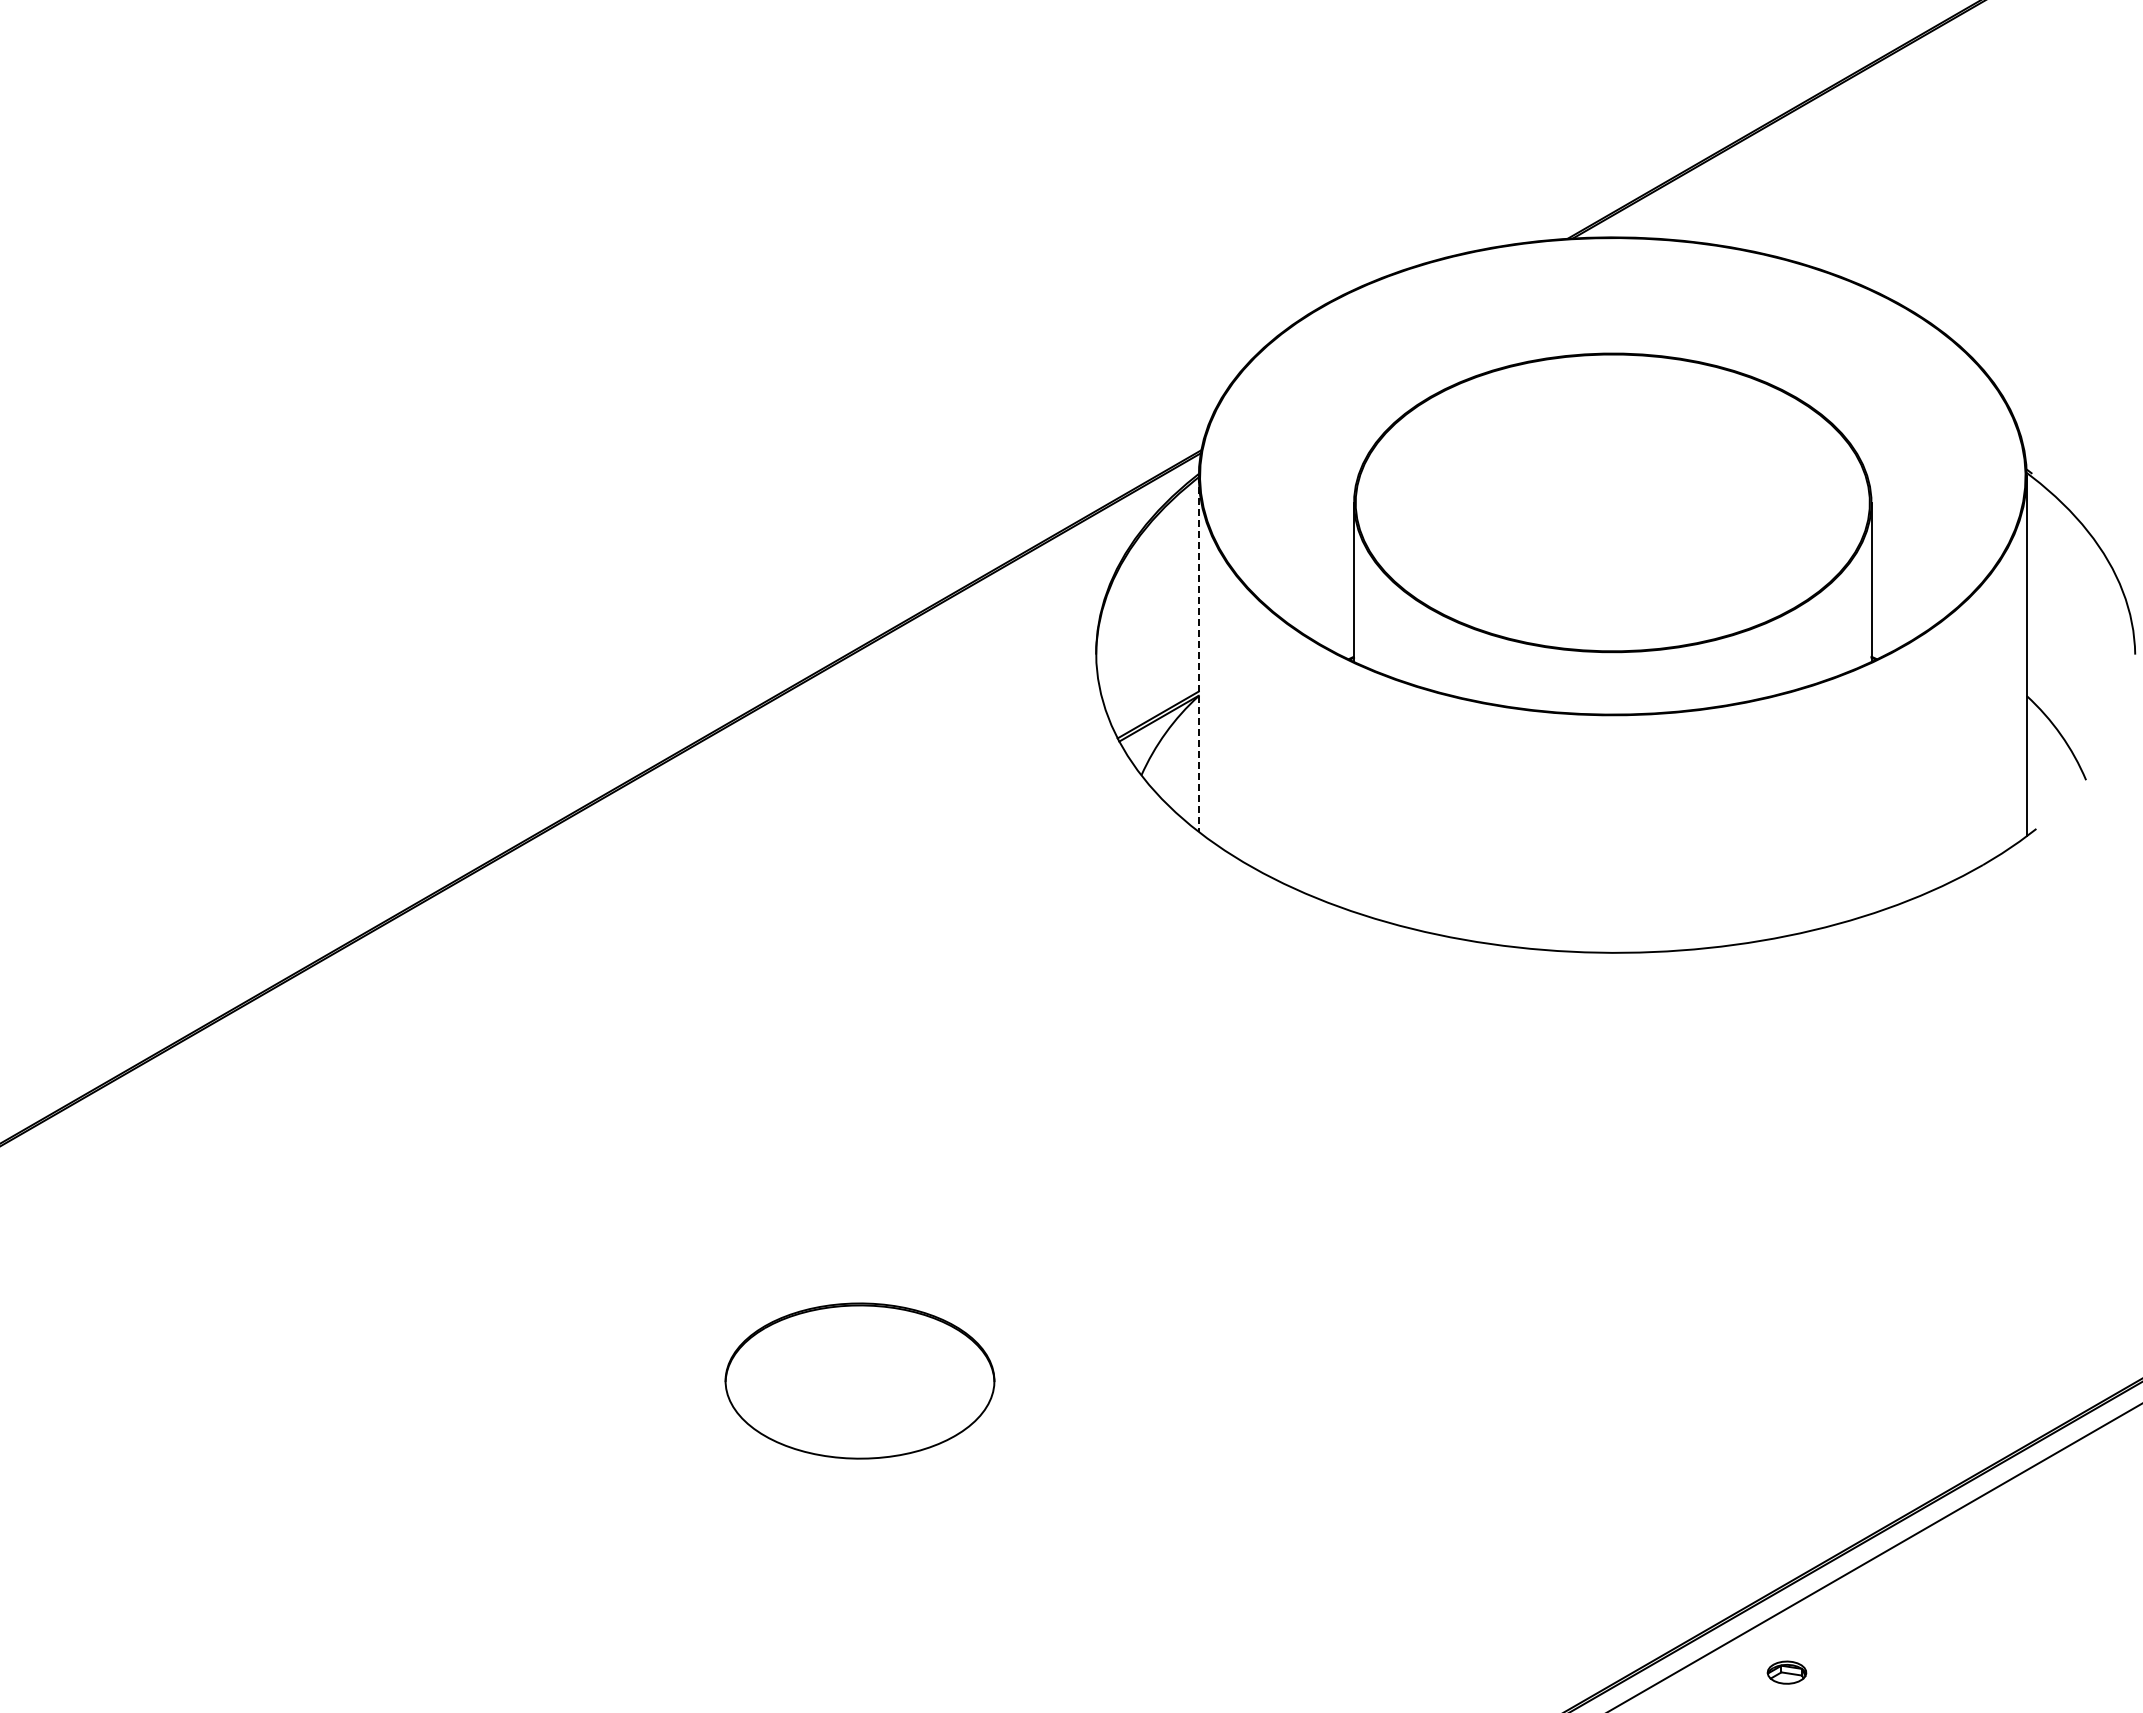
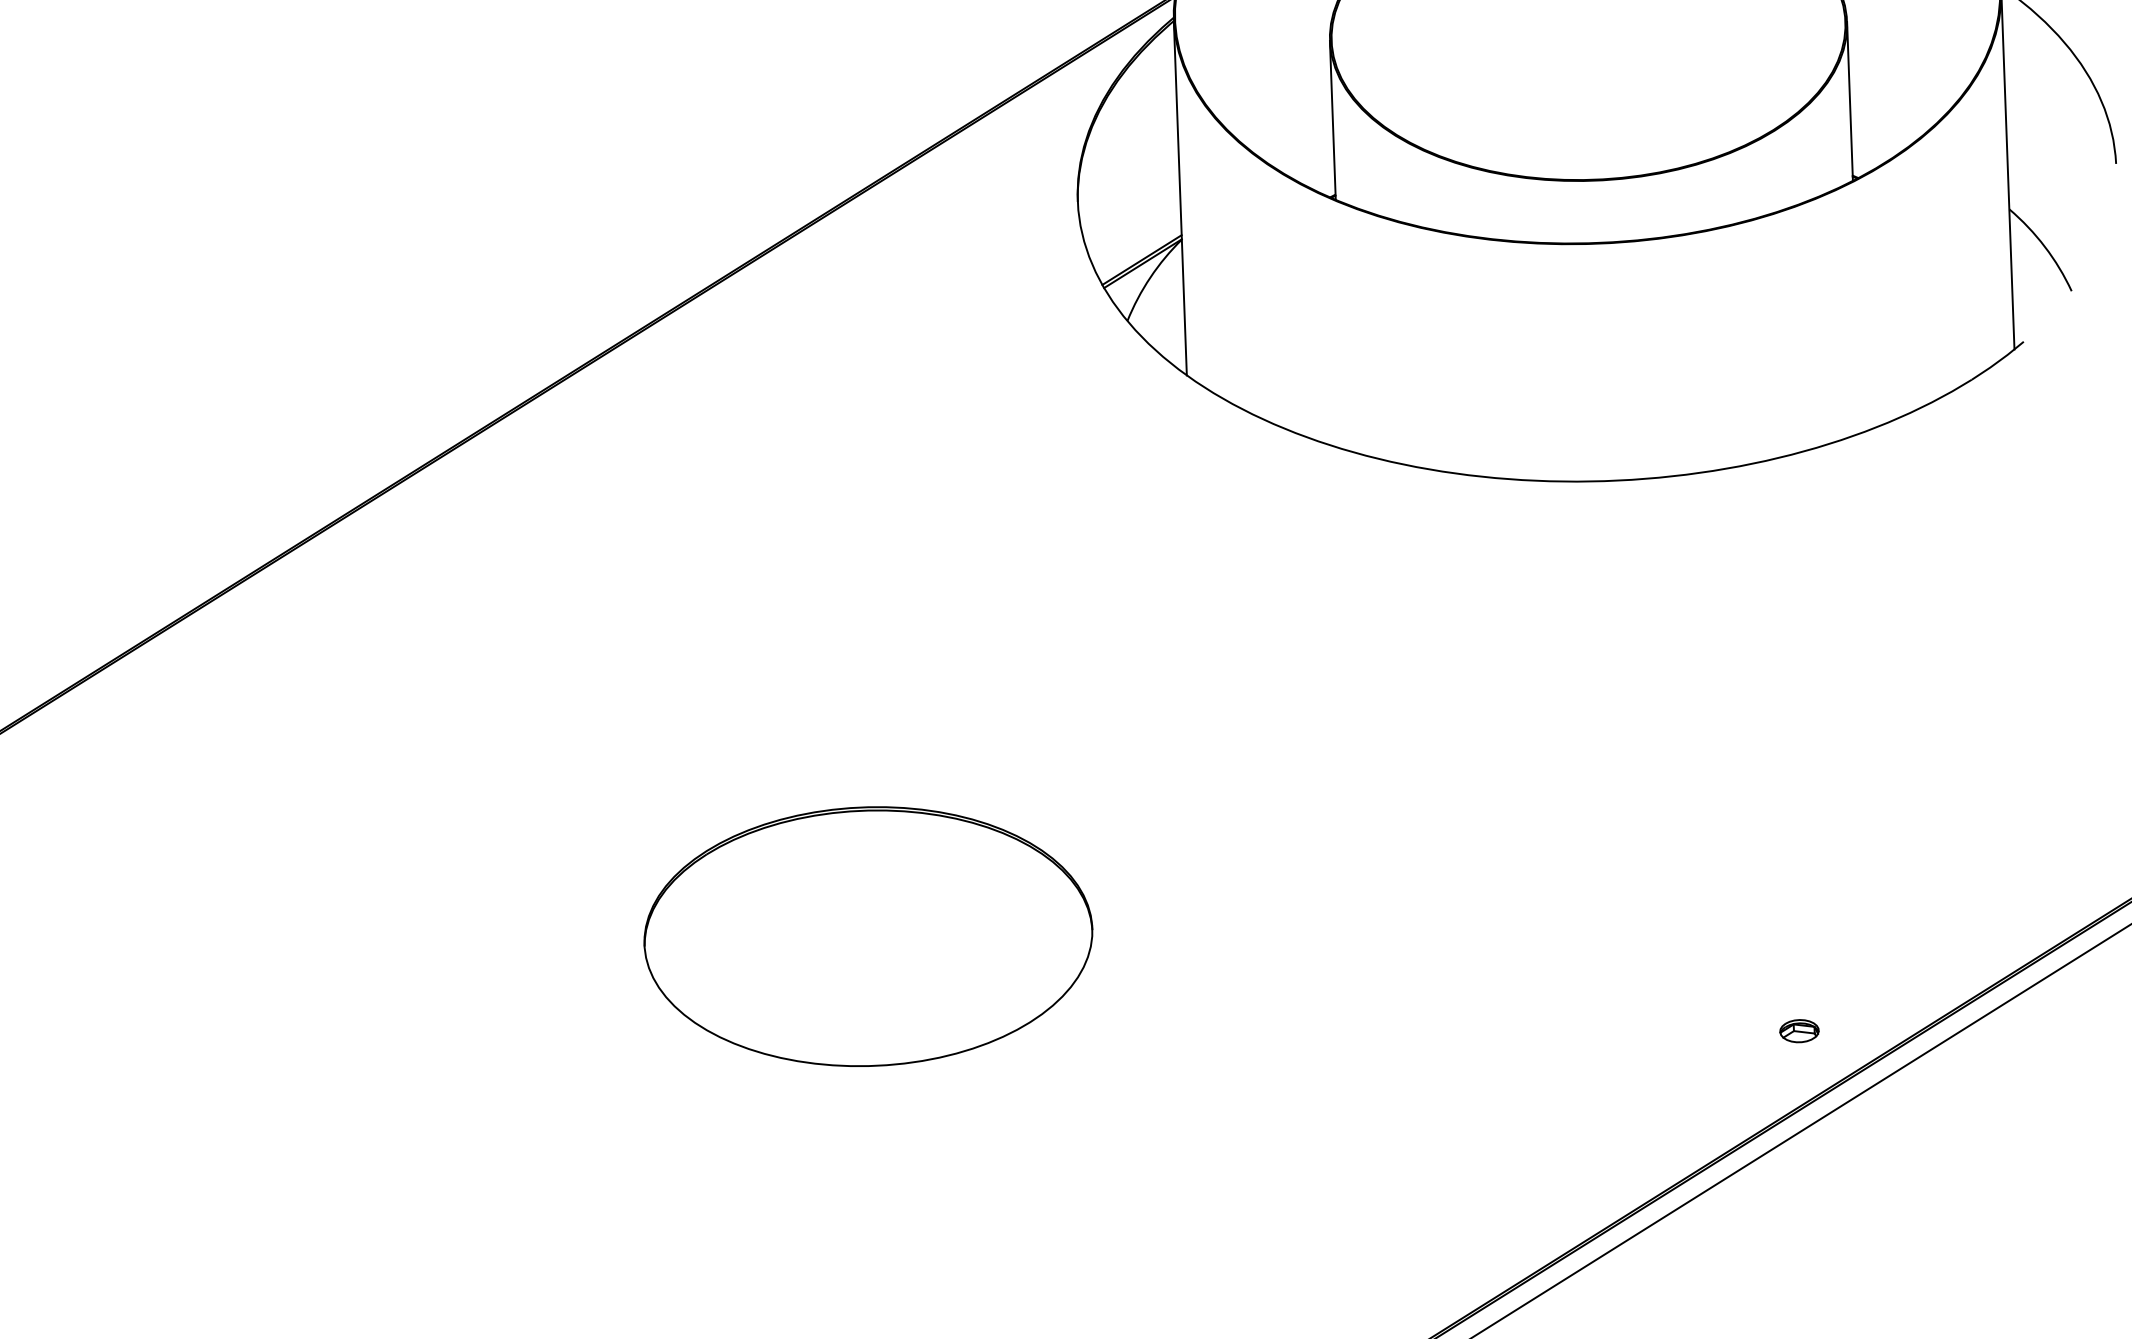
line: (1198, 654) -> (1180, 198), dashed -> solid
part: (859, 1380) -> (867, 936), size x1.67
part: (1786, 1672) -> (1798, 1031), moved

